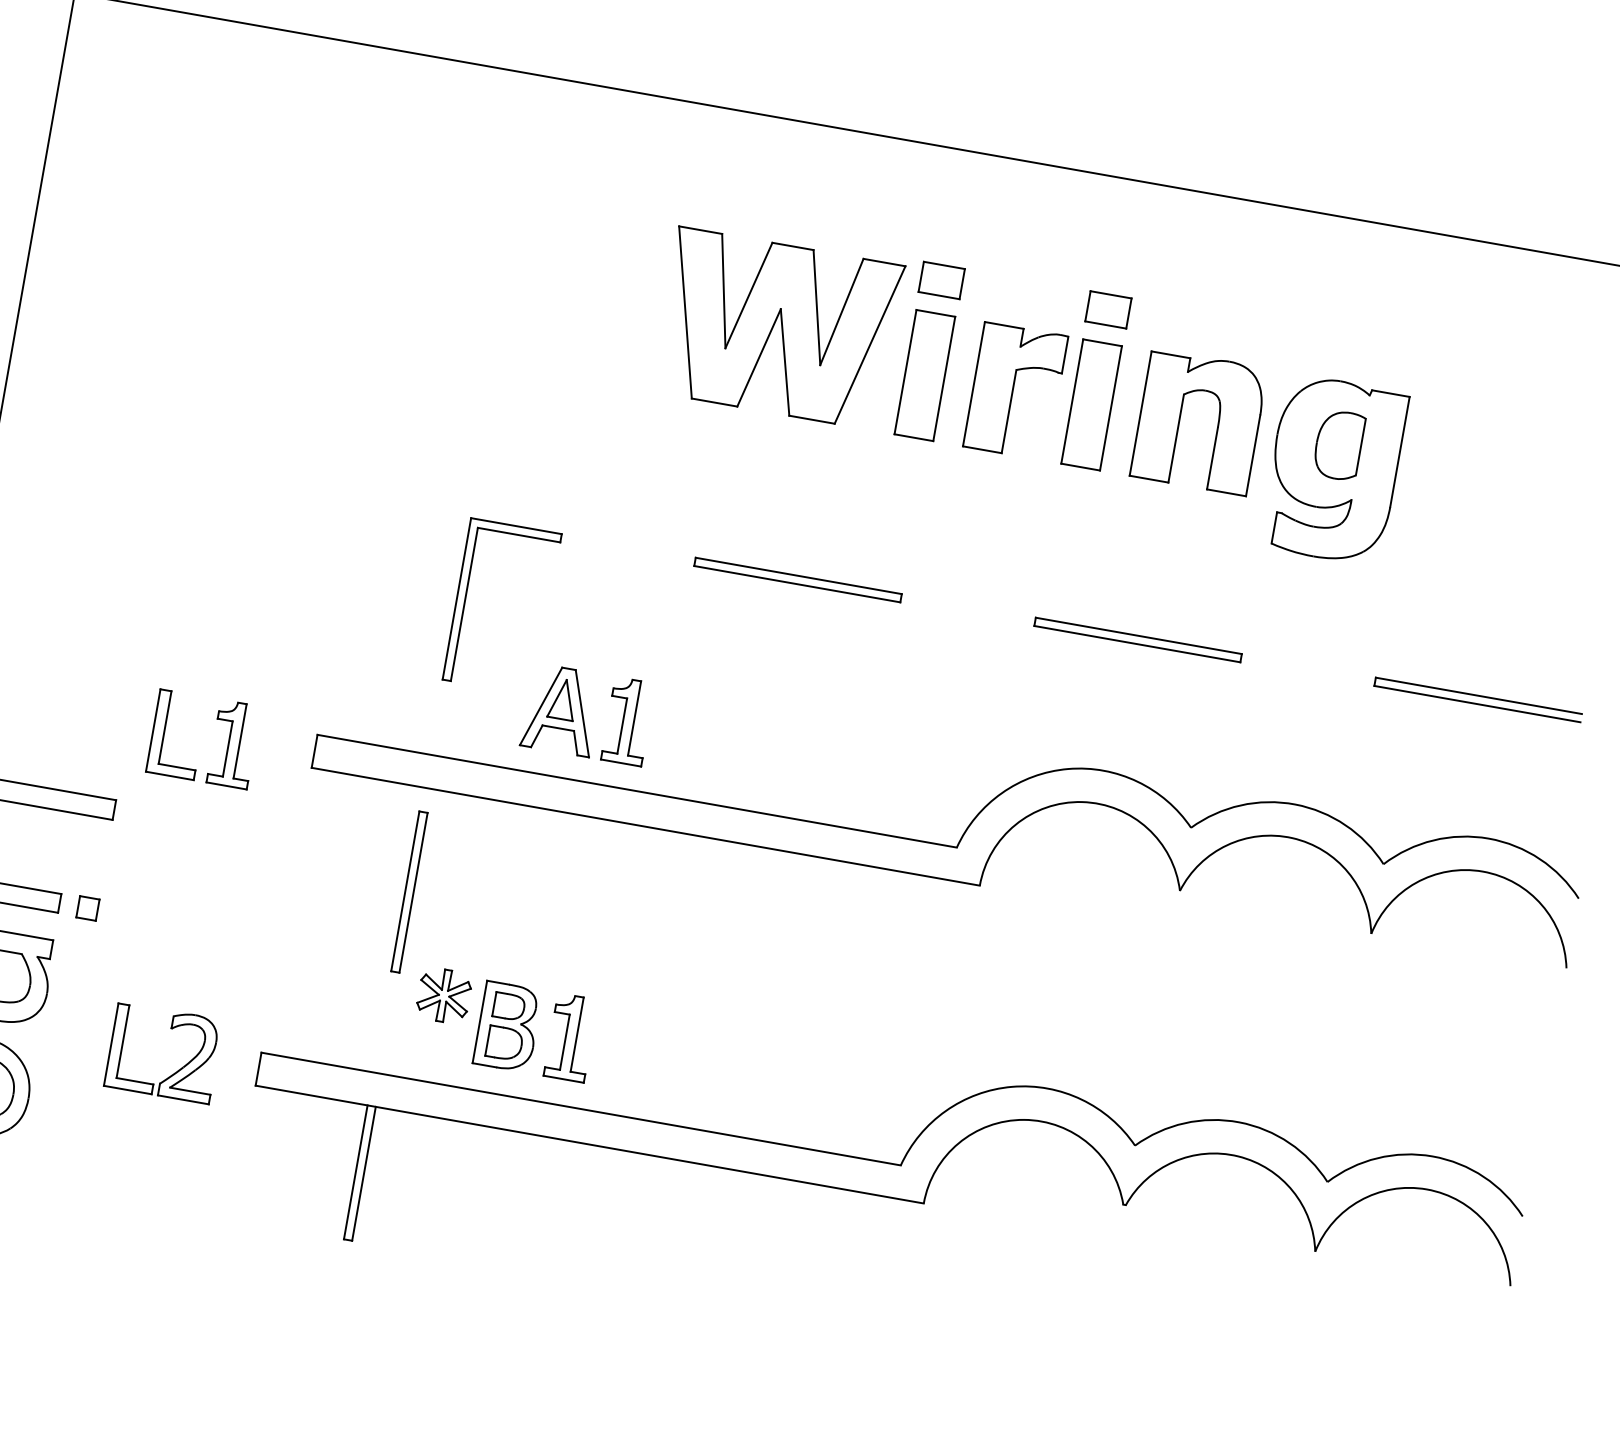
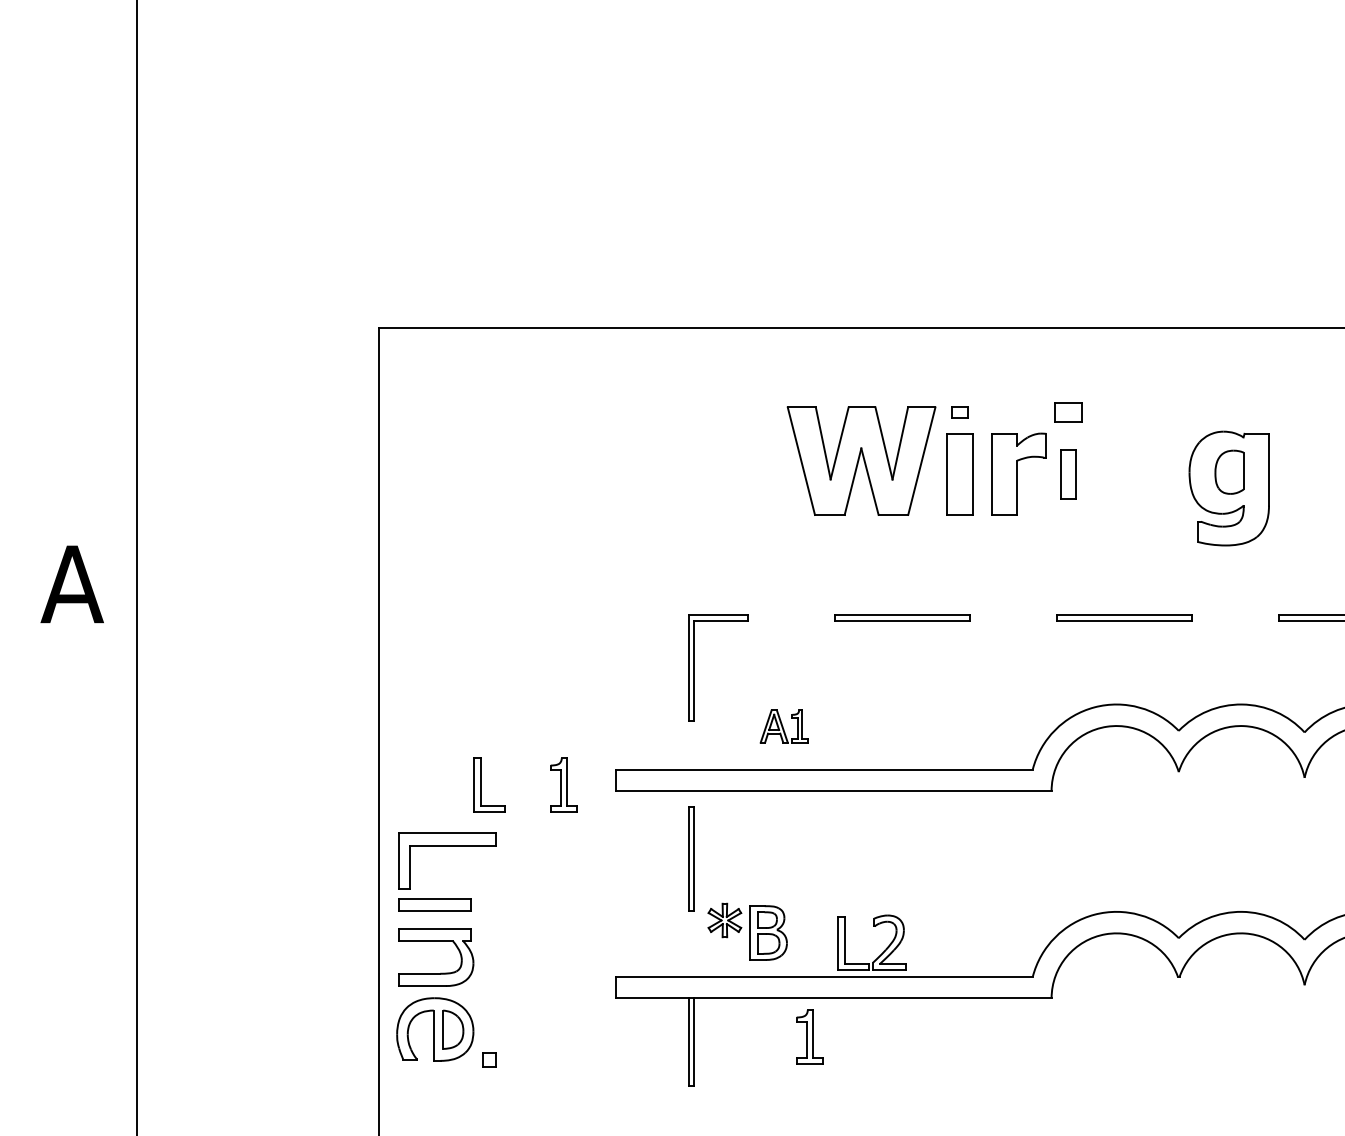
part: (941, 280) -> (959, 412), size x0.6
part: (1091, 405) -> (1068, 474), size x0.6
part: (1180, 417) -> (1126, 472), removed
part: (587, 714) -> (784, 726), size x0.6
part: (164, 731) -> (481, 784), moved
part: (87, 907) -> (489, 1059), moved
part: (570, 1037) -> (809, 1036), moved
part: (177, 1070) -> (882, 952), moved

